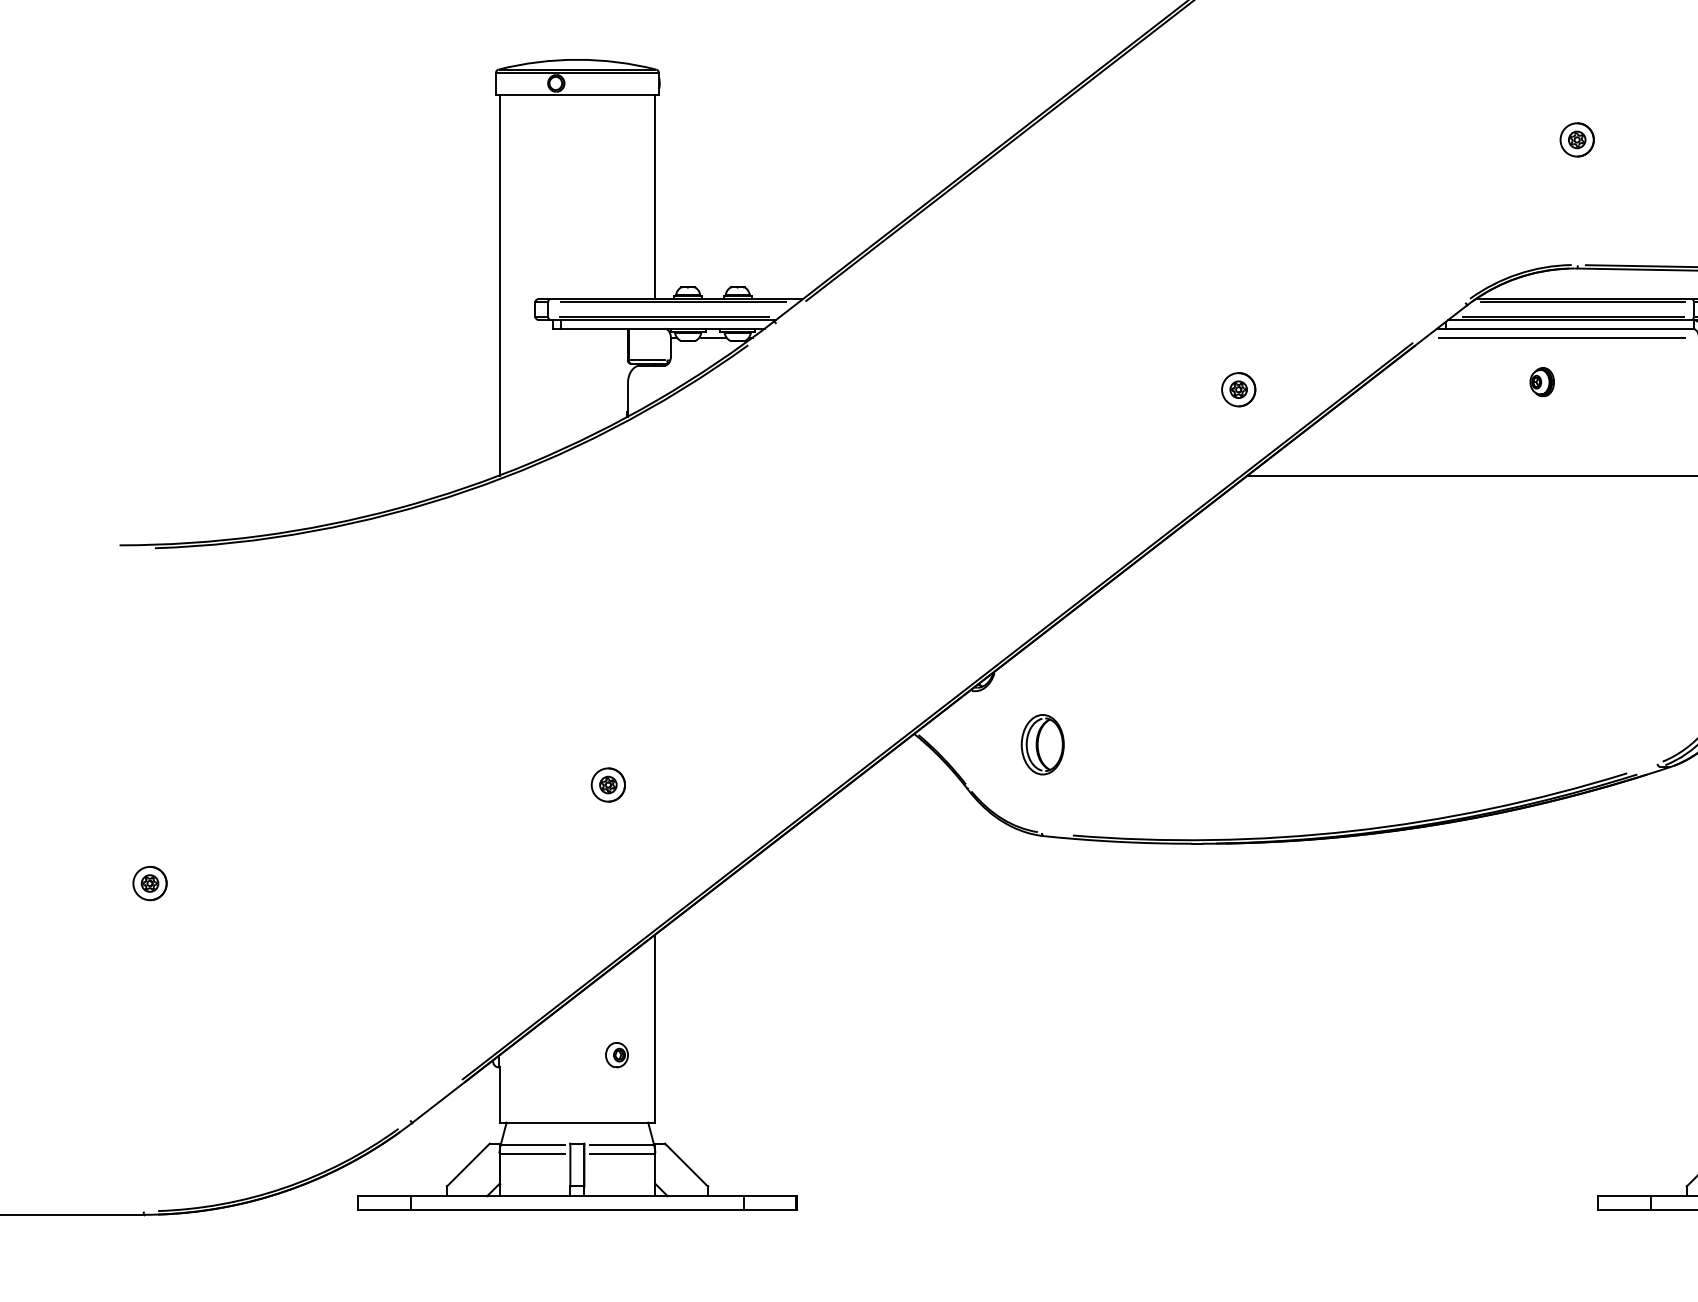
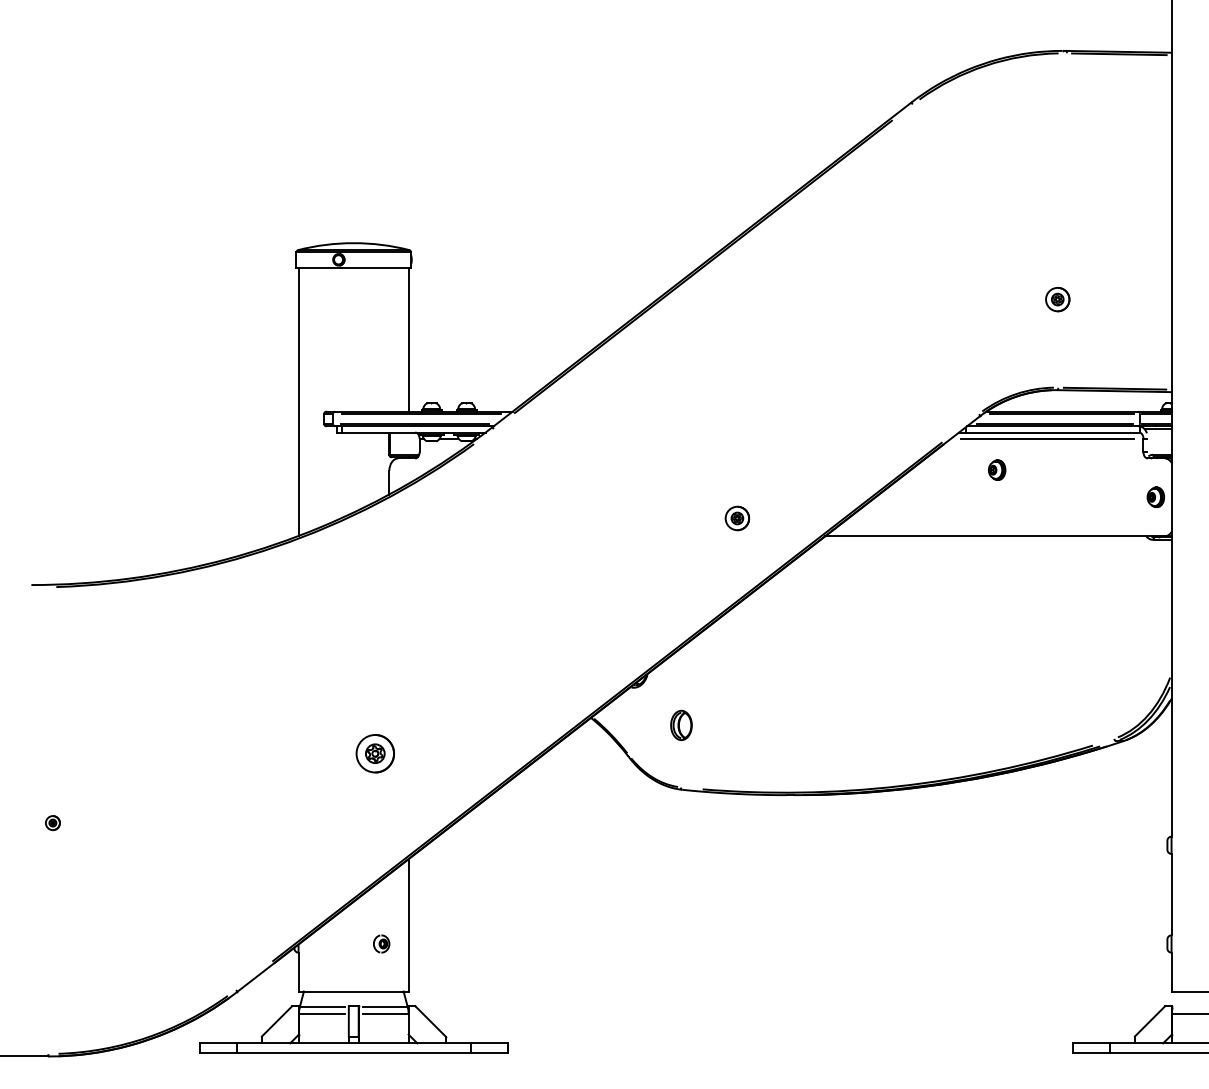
part: (1542, 381) -> (997, 469), moved
part: (1238, 389) -> (737, 518), moved
part: (1042, 744) -> (681, 725), size x0.7
part: (608, 784) -> (375, 753), size x1.6
part: (149, 882) -> (52, 822), size x0.6

